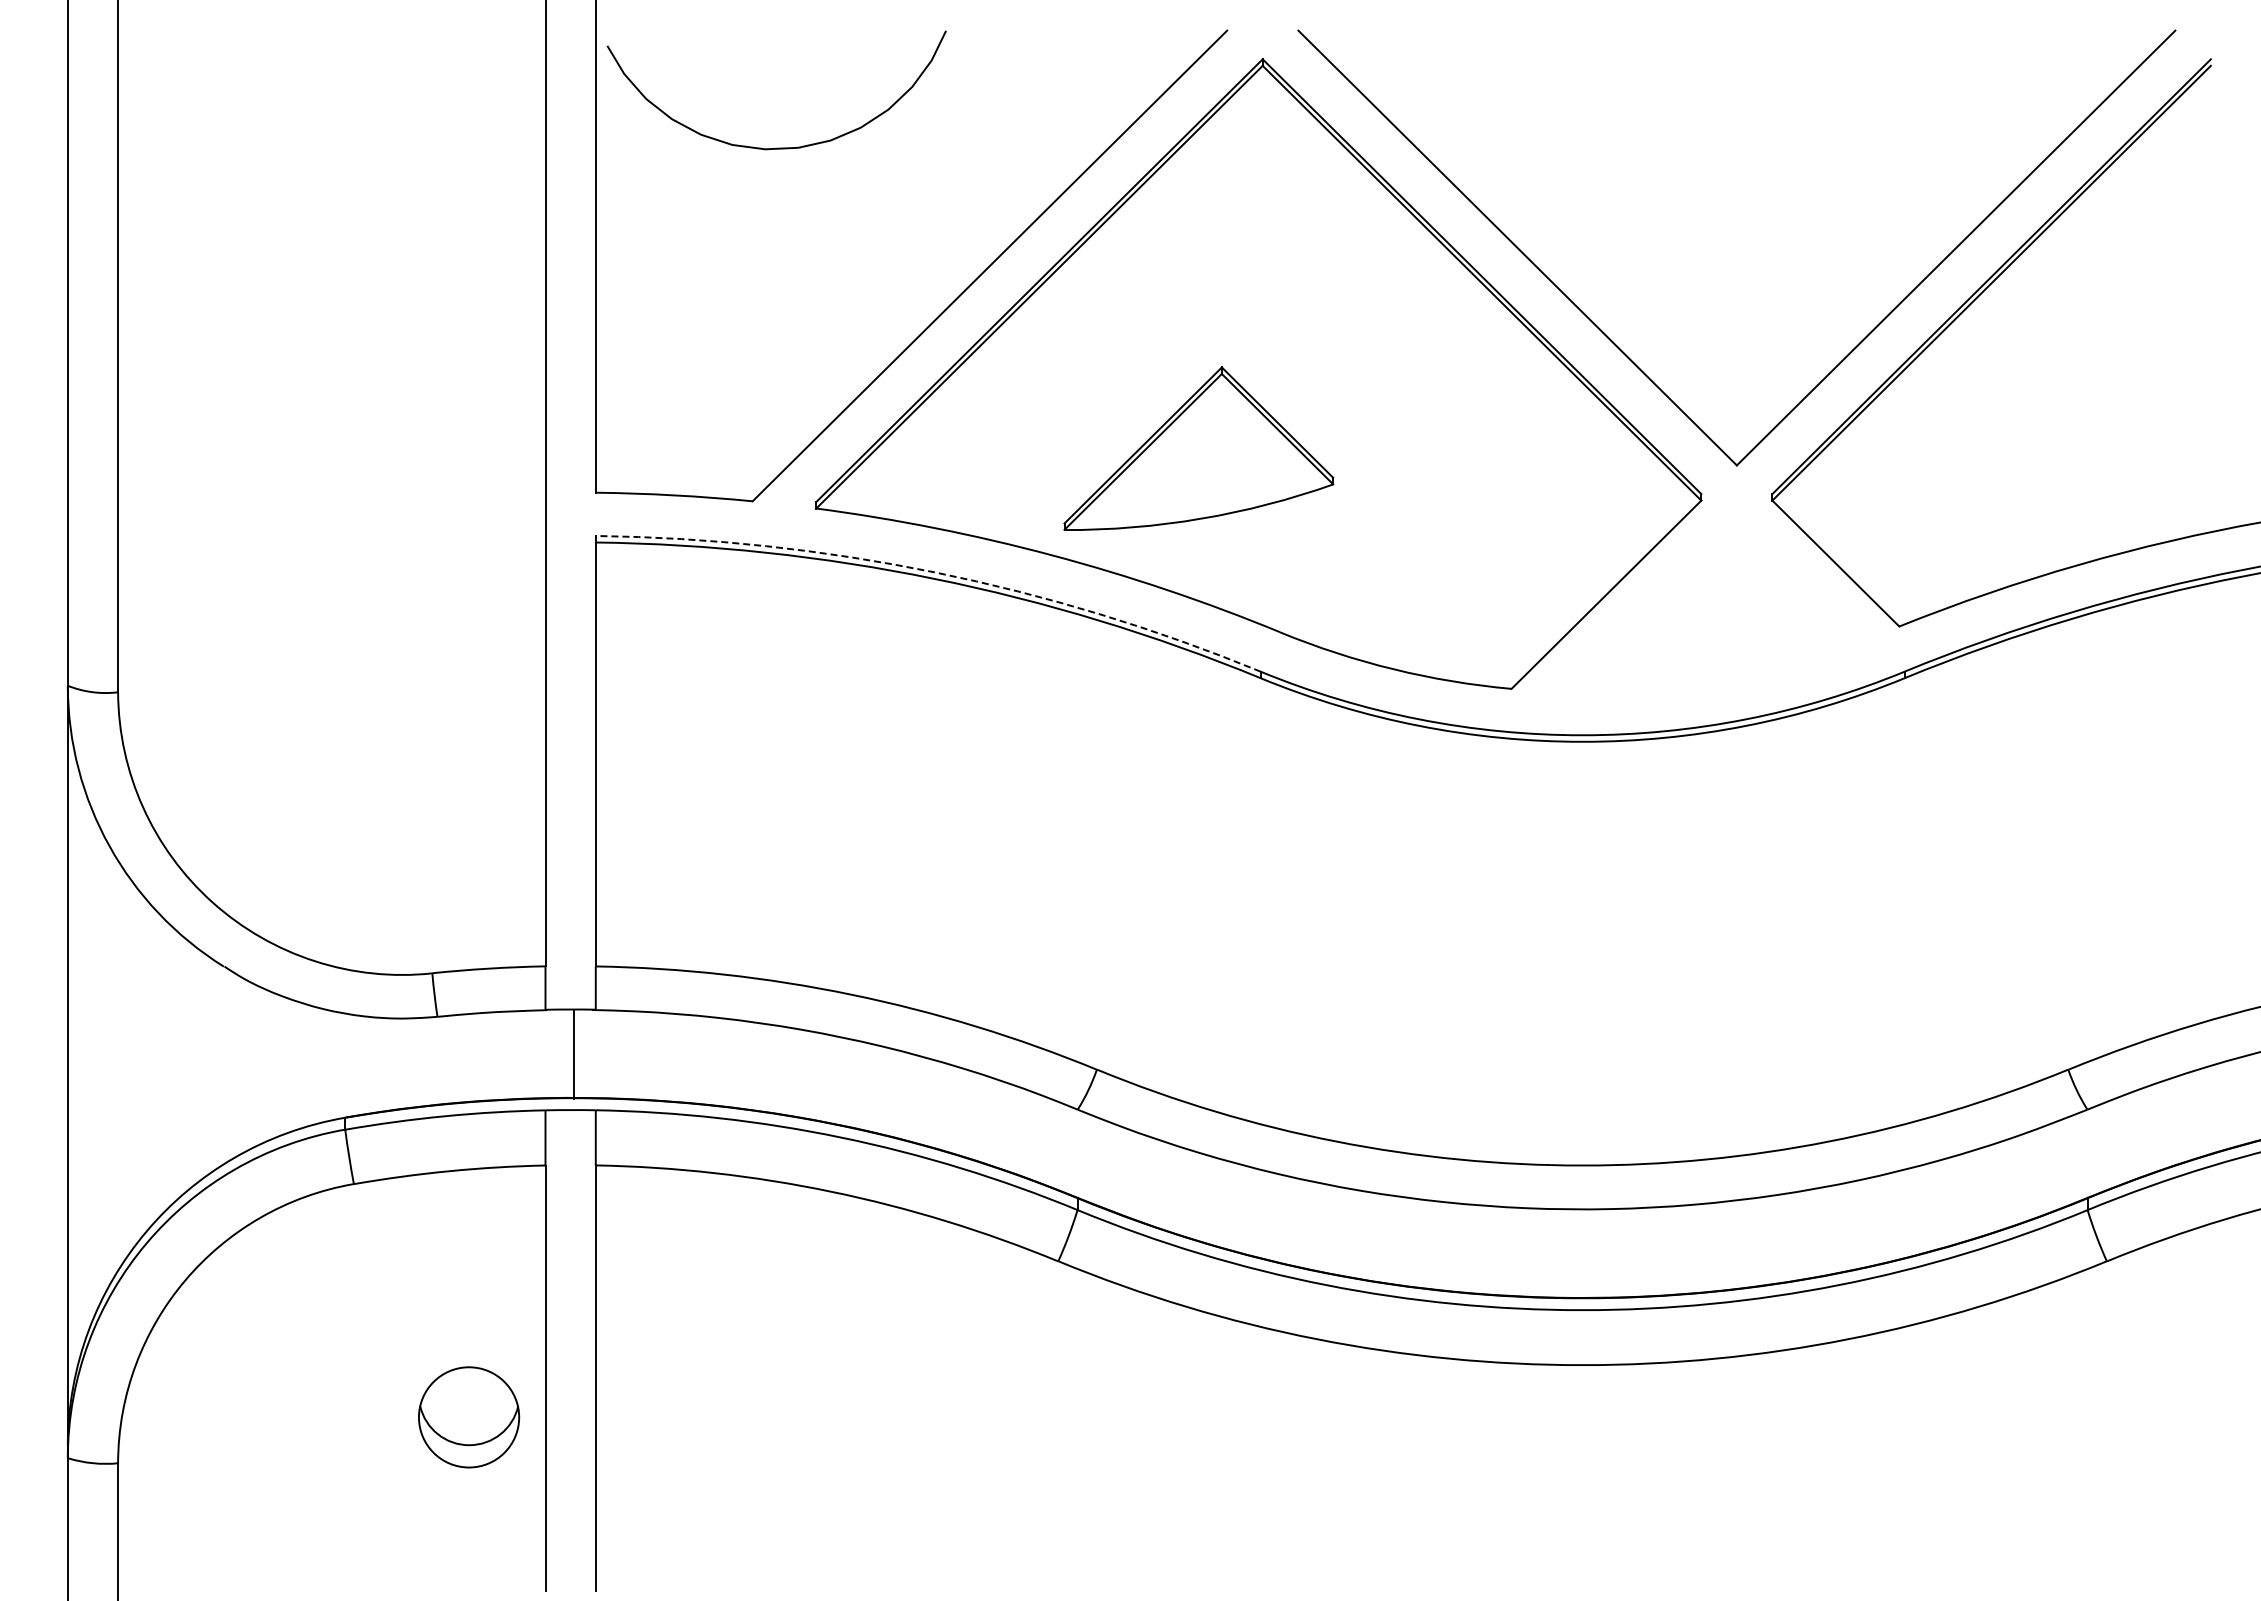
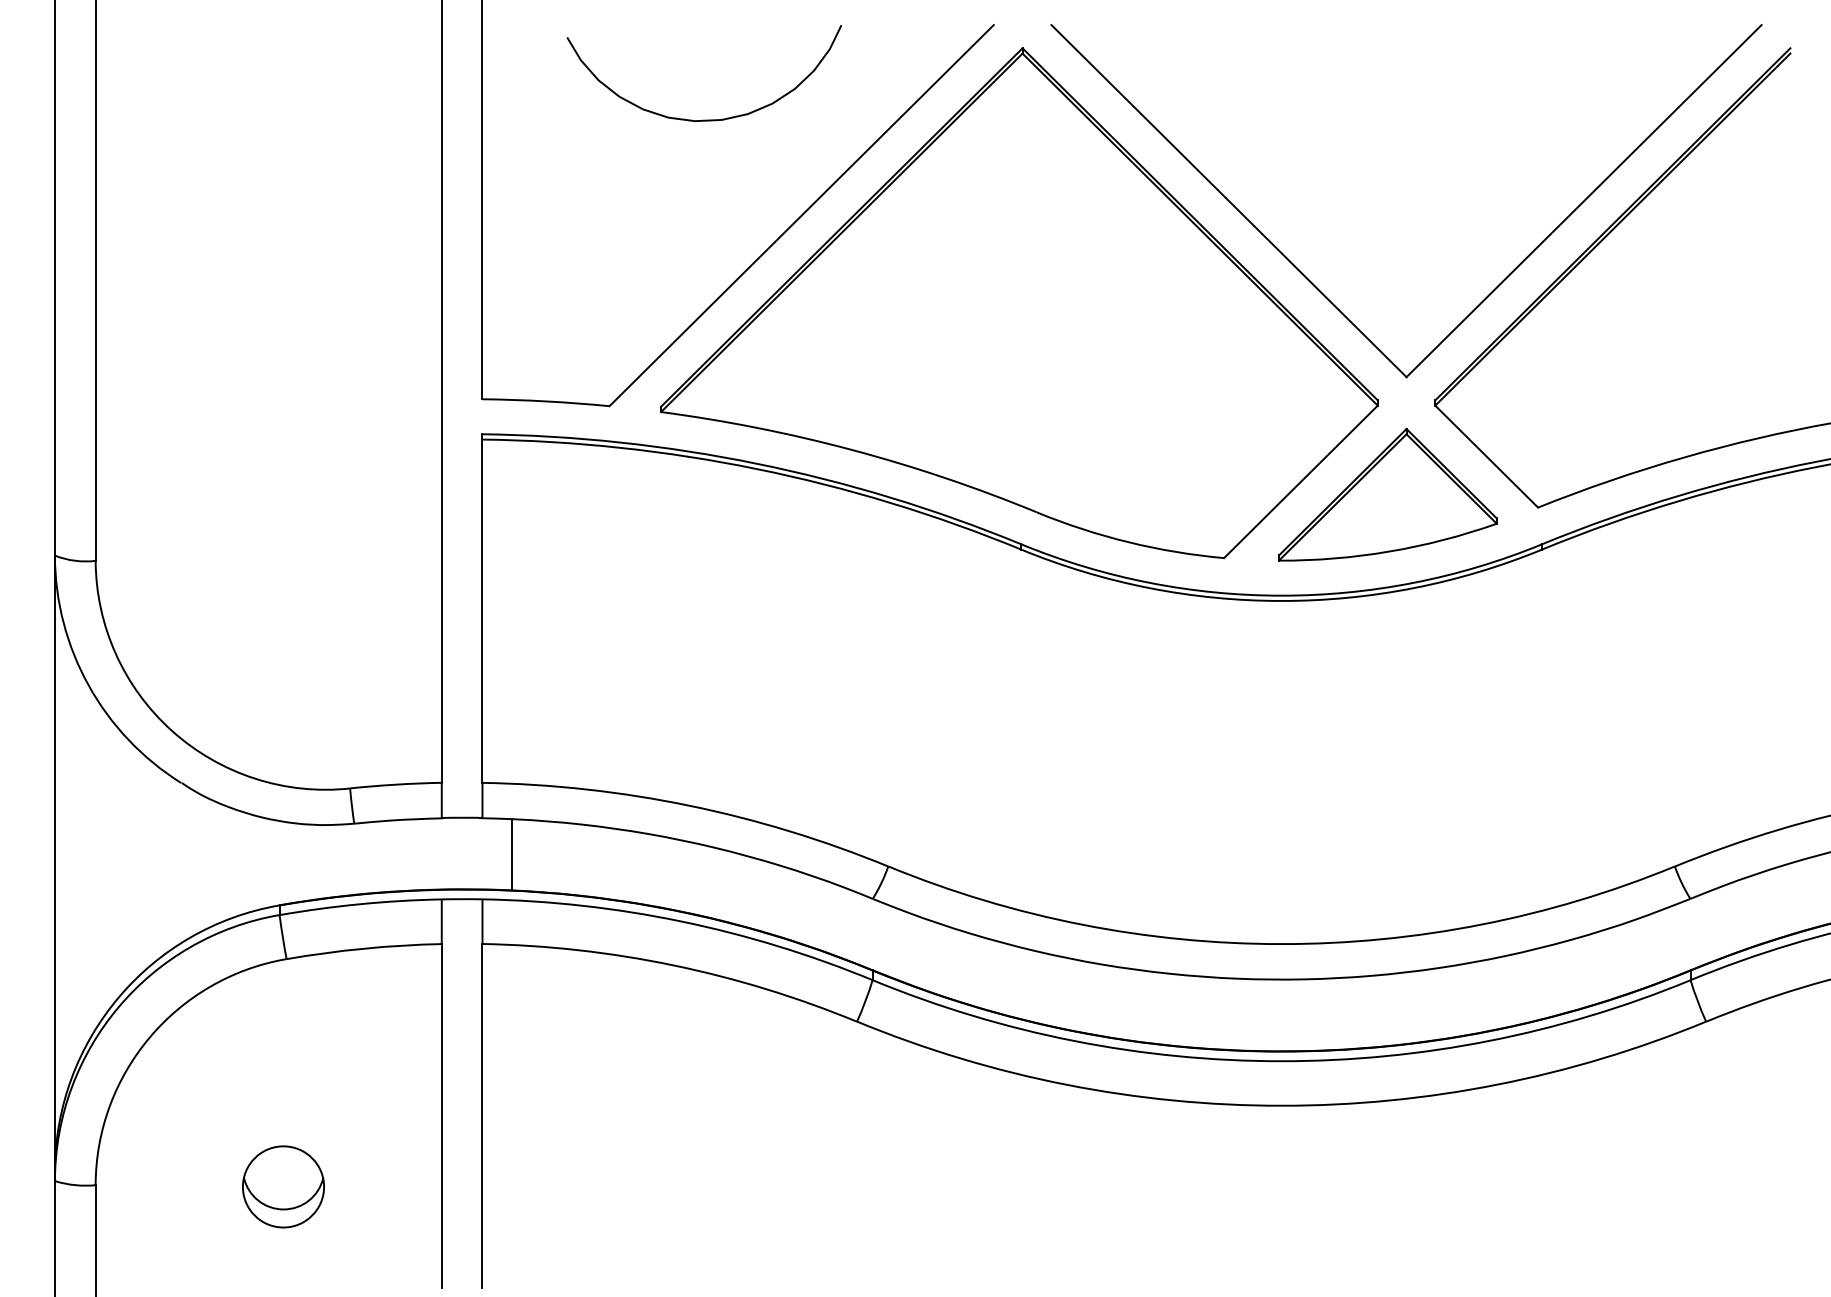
curve: (776, 147) -> (704, 119), moved
part: (1198, 448) -> (1387, 494), moved
arc: (934, 572) -> (756, 463), dashed -> solid
line: (573, 1055) -> (512, 854), moved
part: (469, 1417) -> (283, 1187), moved

